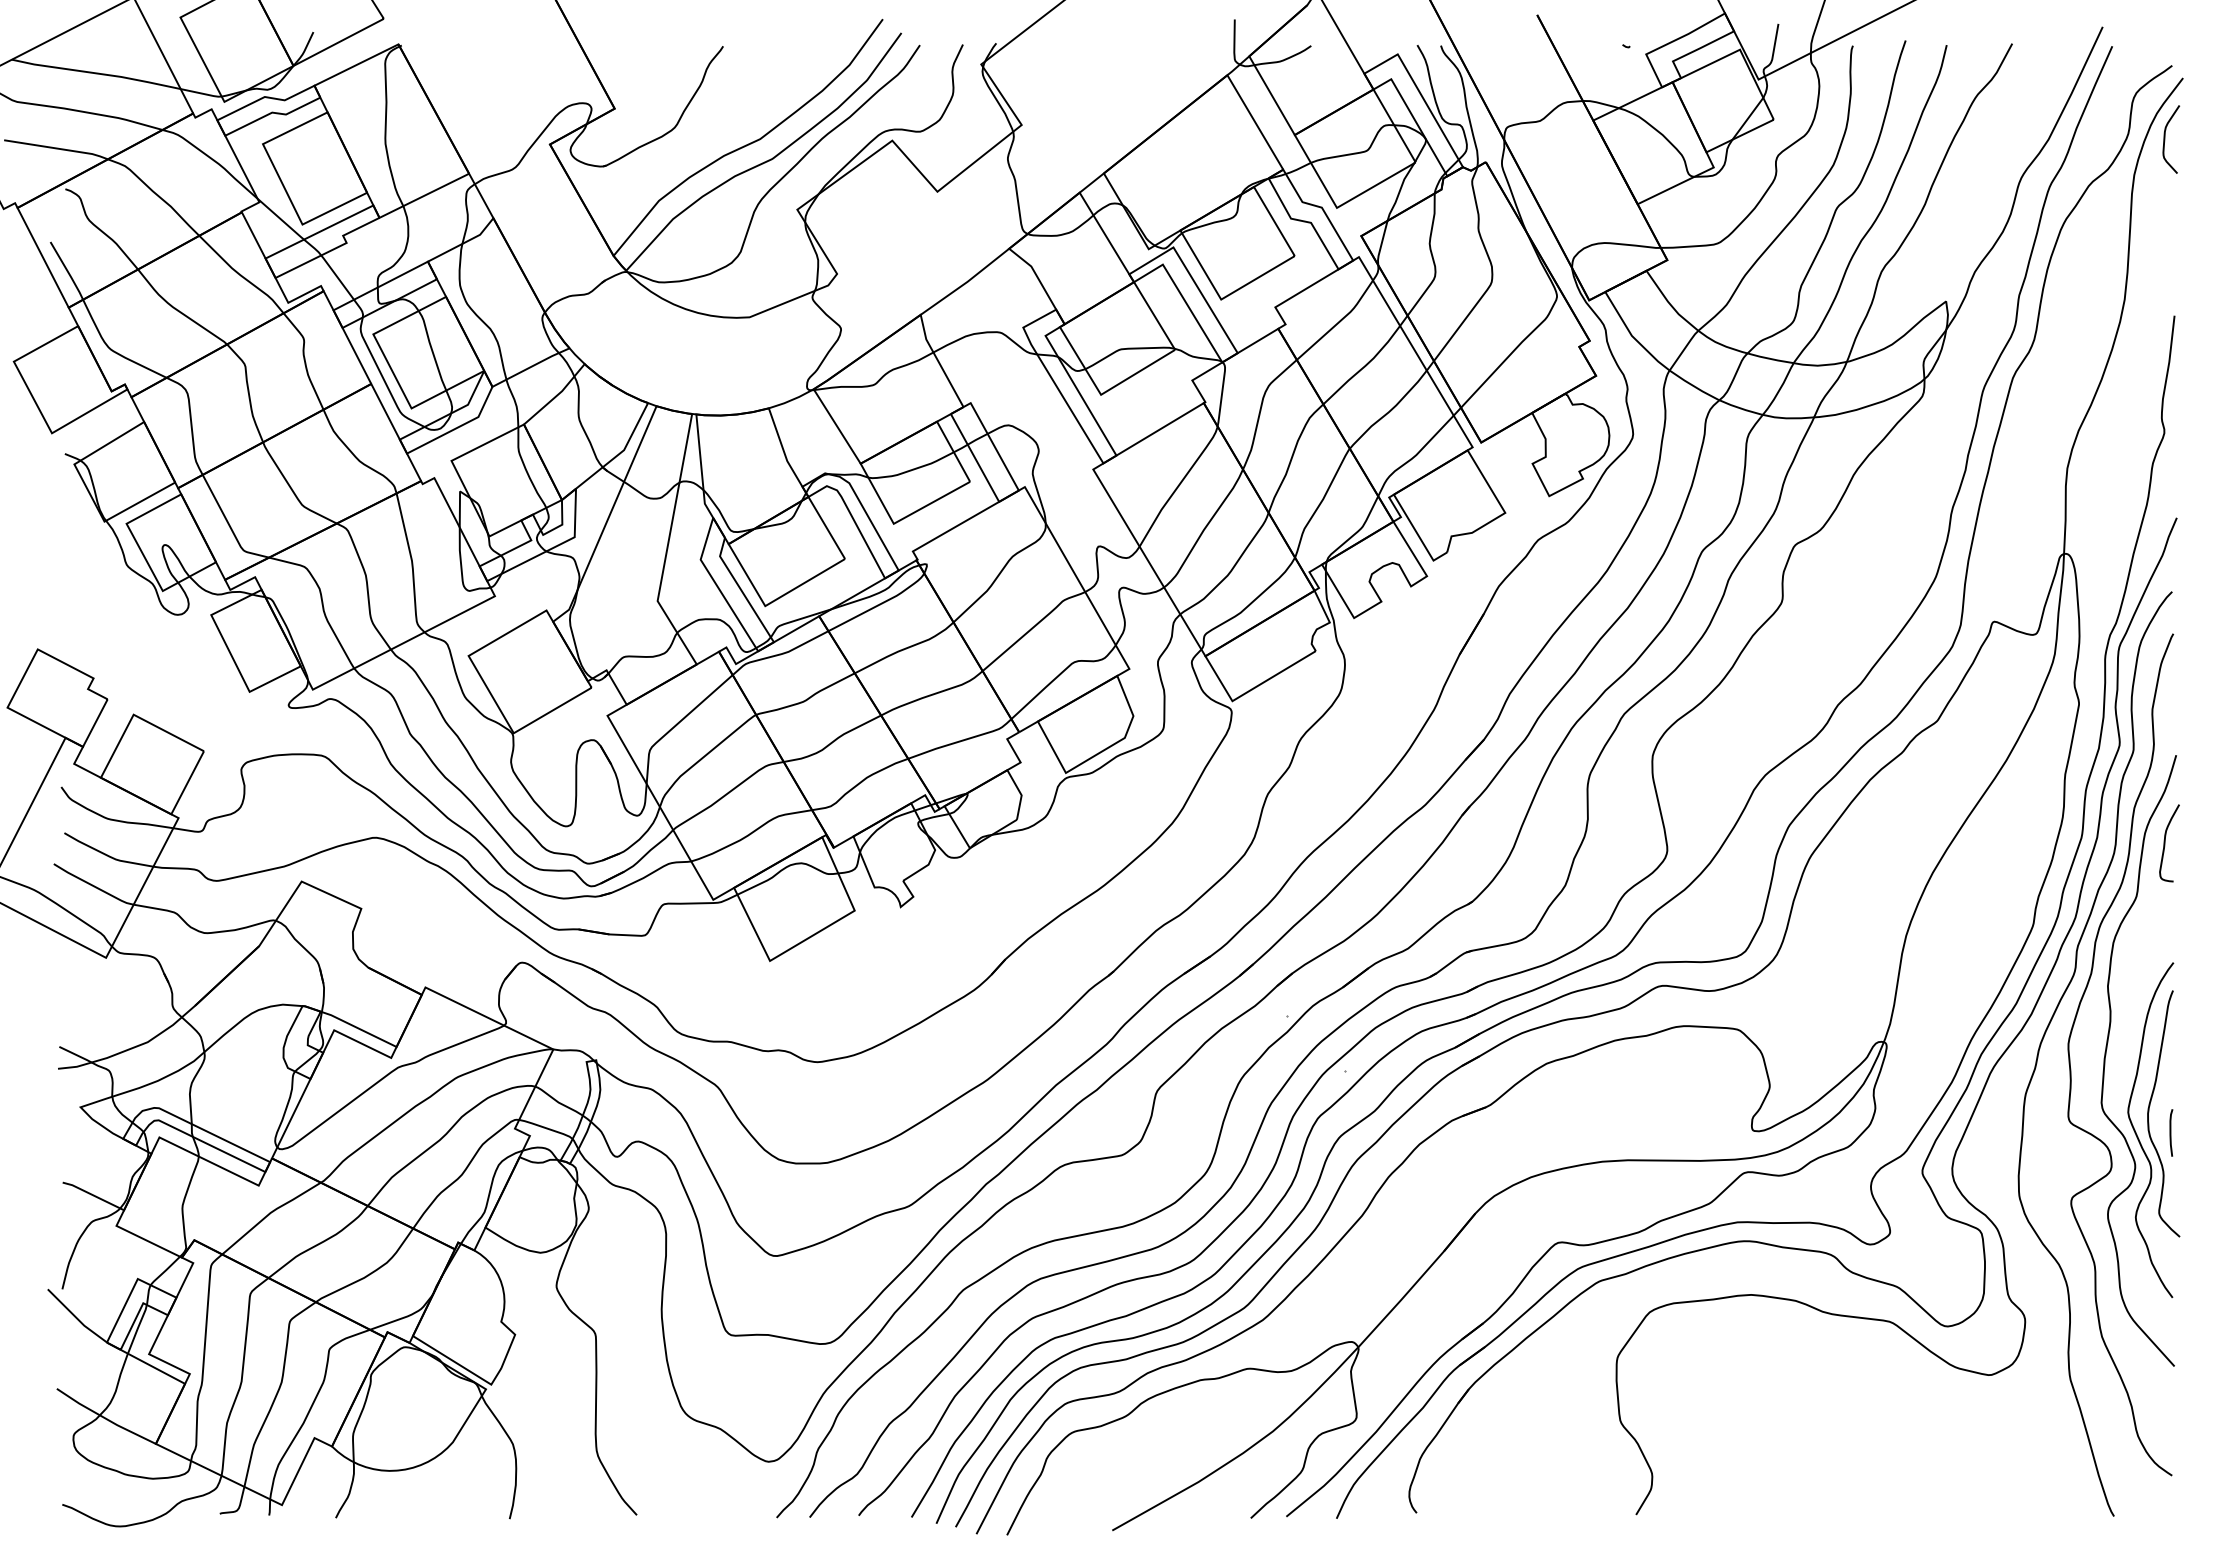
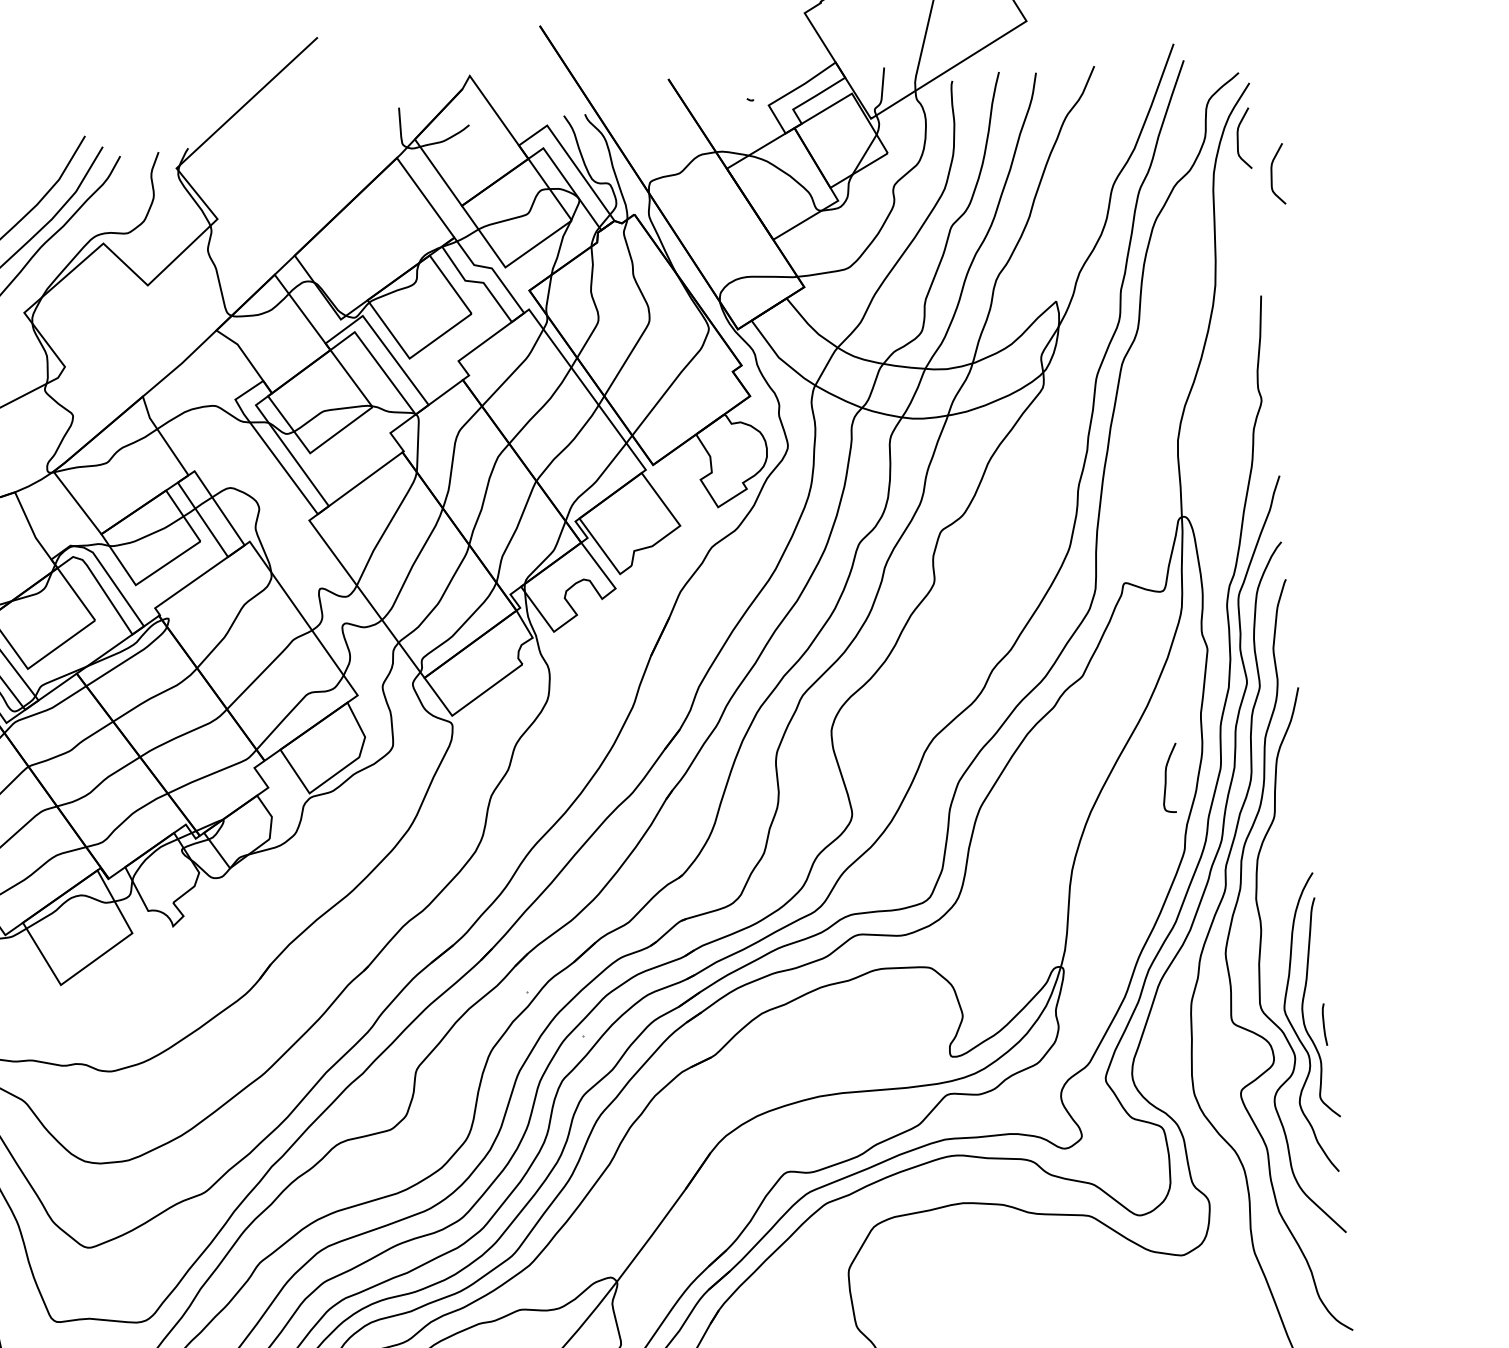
curve: (2199, 182) -> (1272, 174), added
curve: (2165, 843) -> (1166, 778), moved

